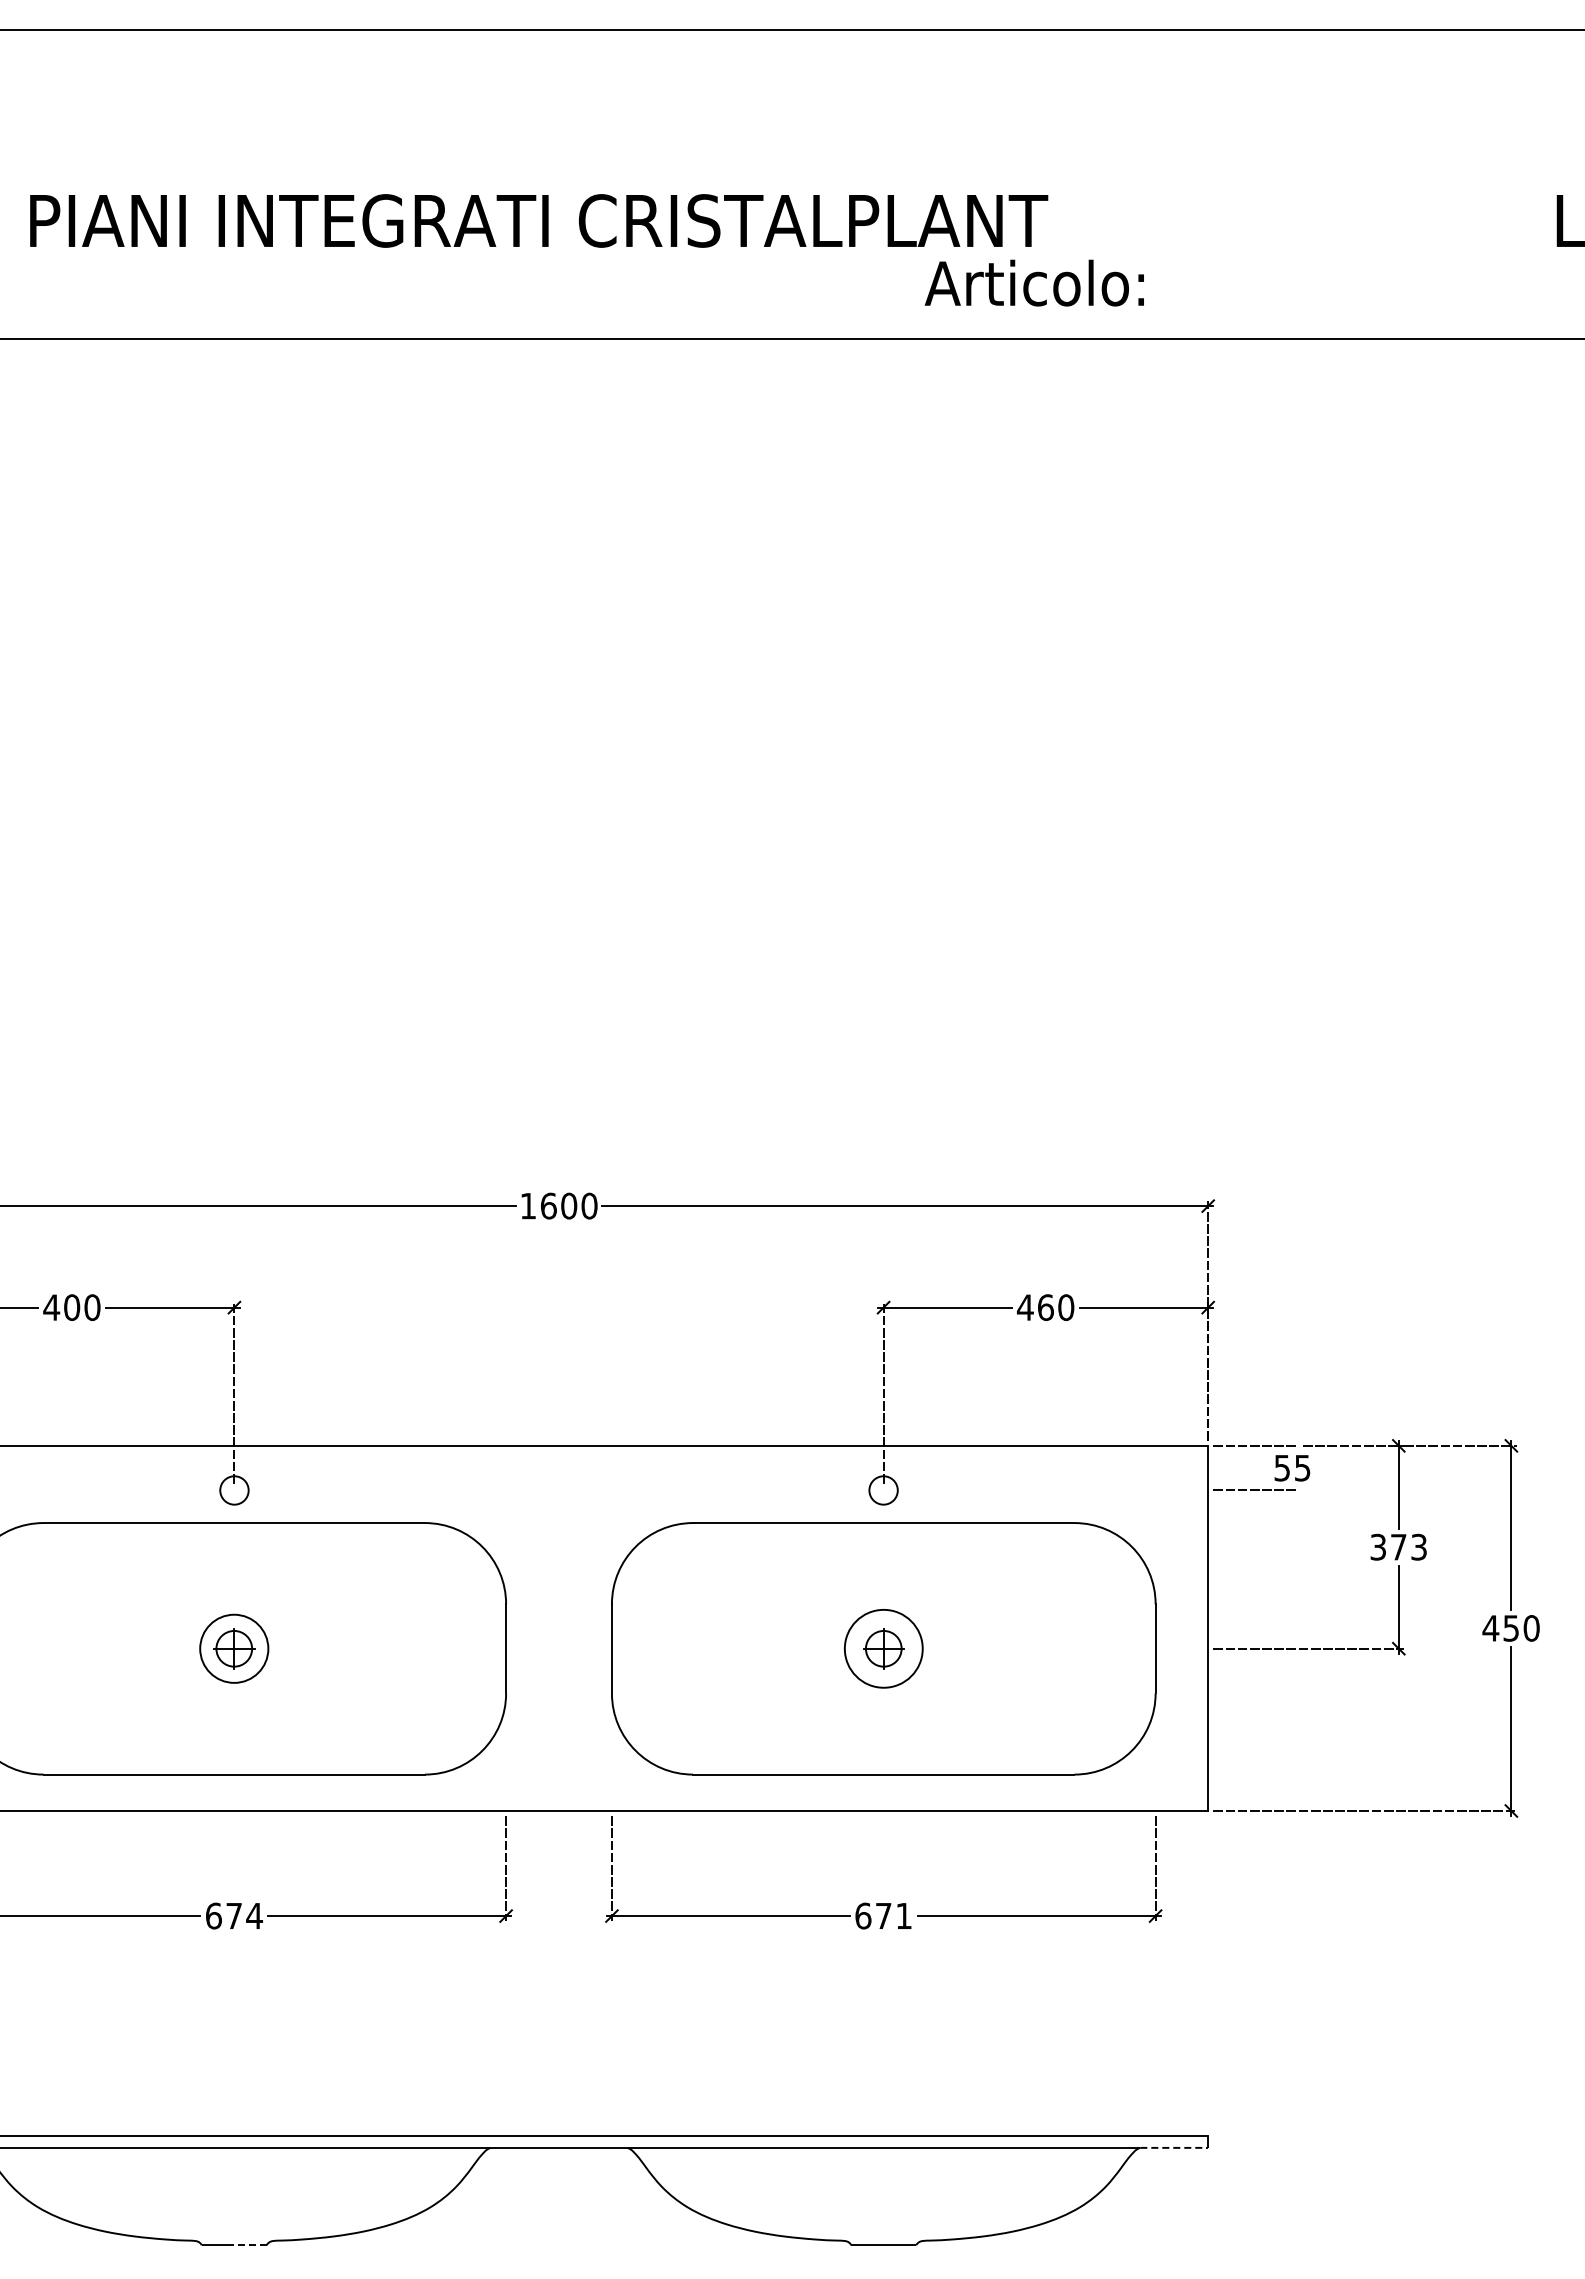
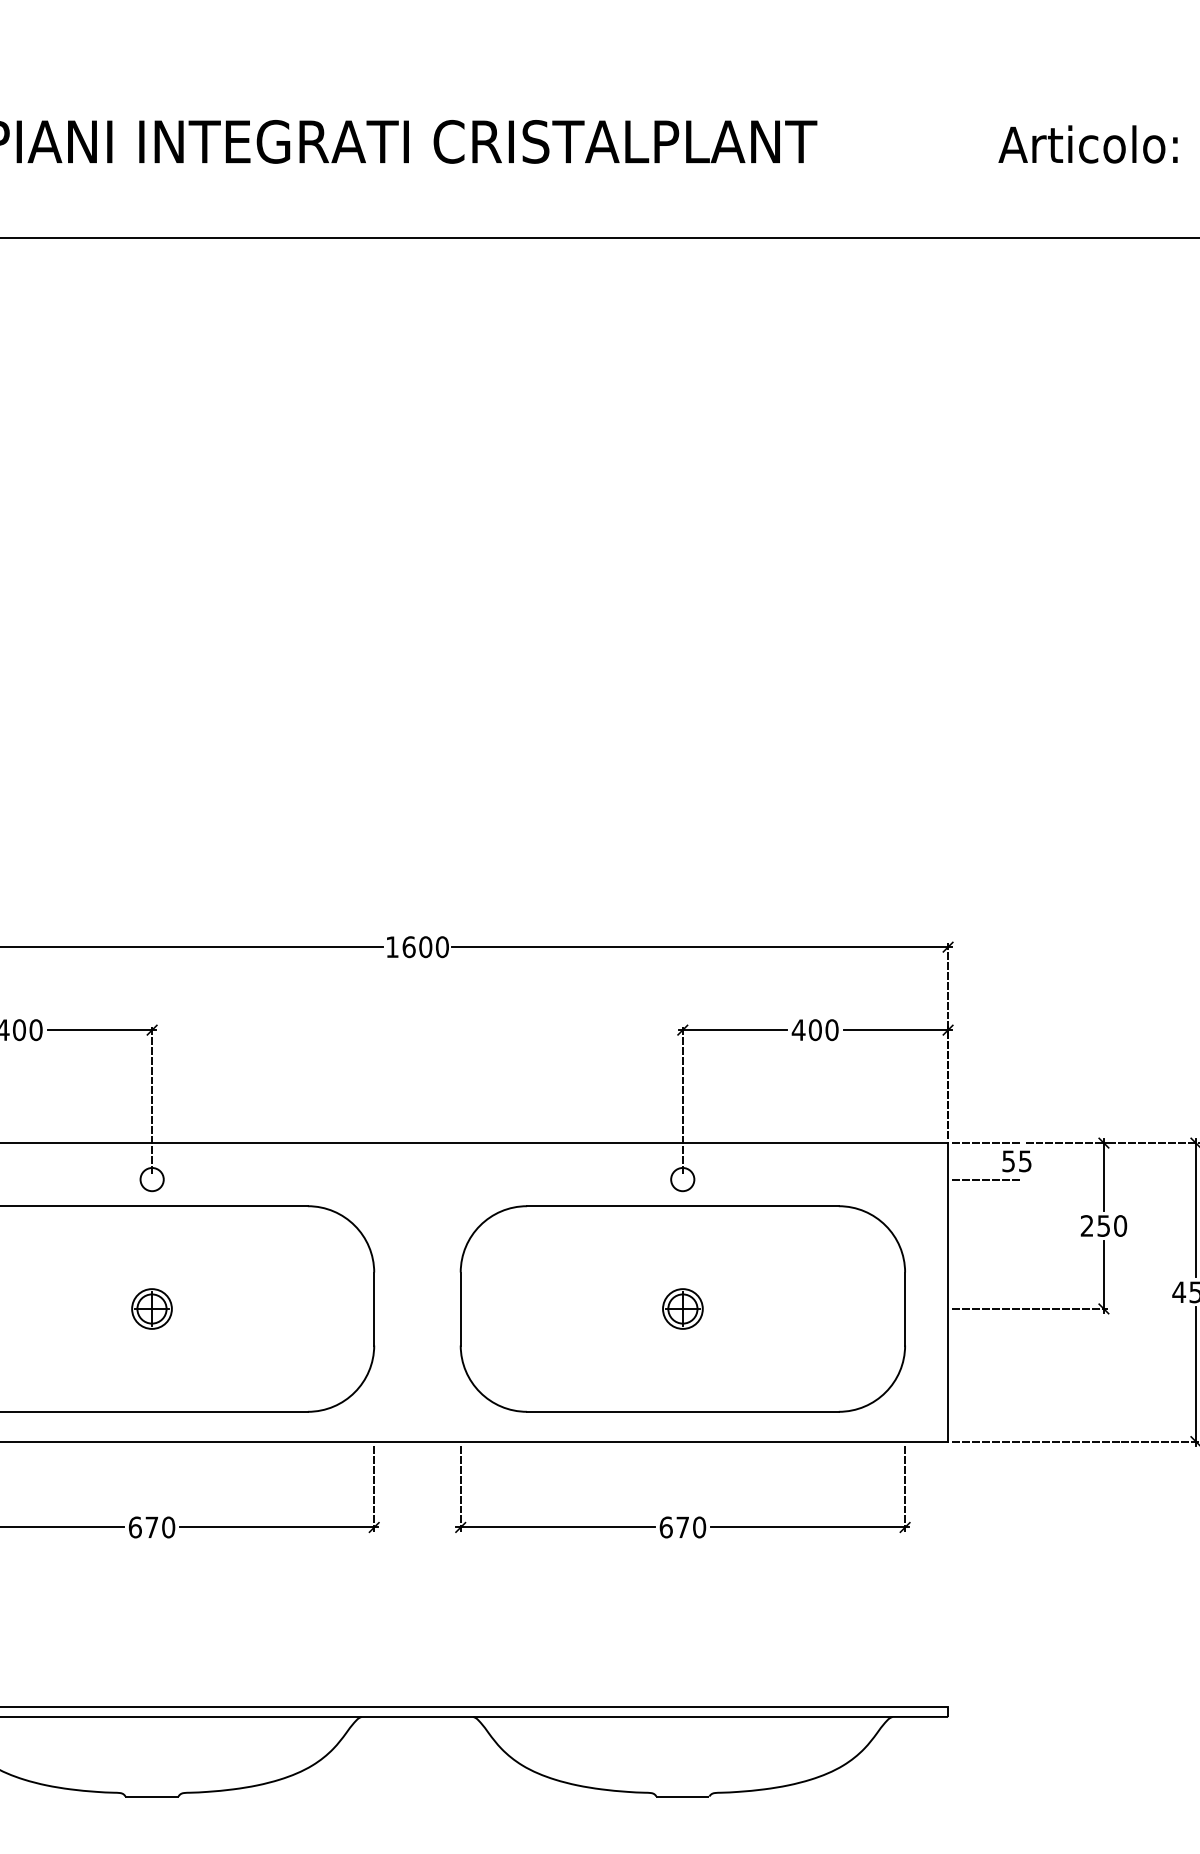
text: (1033, 282) -> (1087, 143), moved
text: (1045, 1307) -> (815, 1030), 460 -> 400
text: (1398, 1546) -> (1103, 1225), 373 -> 250
circle: (233, 1648) -> (151, 1308), size x0.71
circle: (883, 1648) -> (682, 1308), size x0.62
text: (254, 1915) -> (168, 1527), 674 -> 670
text: (904, 1915) -> (699, 1527), 671 -> 670
line: (1174, 2147) -> (920, 1716), dashed -> solid
line: (250, 2245) -> (165, 1796), dashed -> solid

